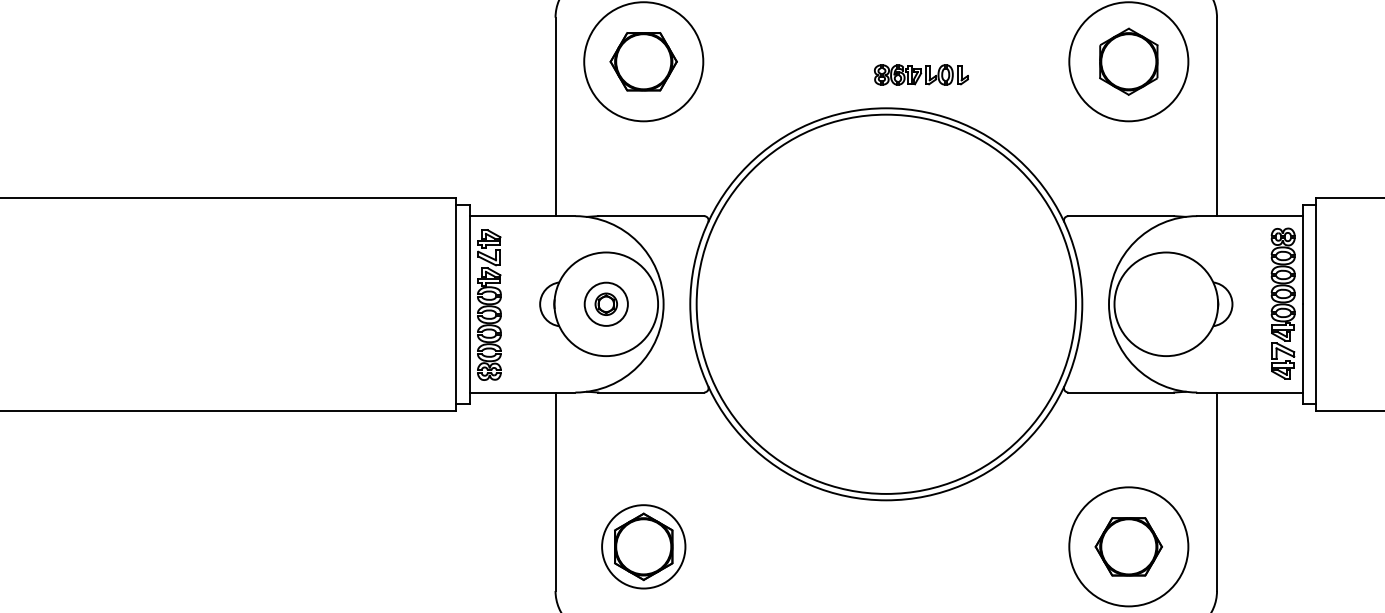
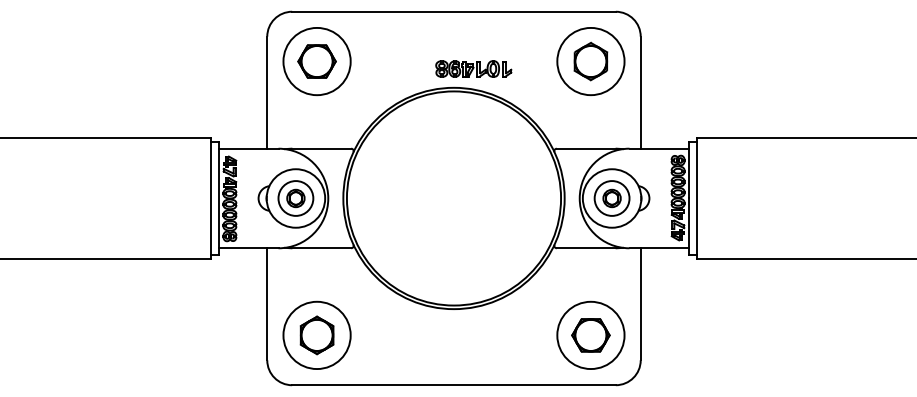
part: (920, 74) -> (473, 68), size x1.43
part: (605, 304) -> (295, 198), size x1.43
part: (1165, 304) -> (611, 198), added
circle: (642, 547) -> (316, 335), size x1.43

